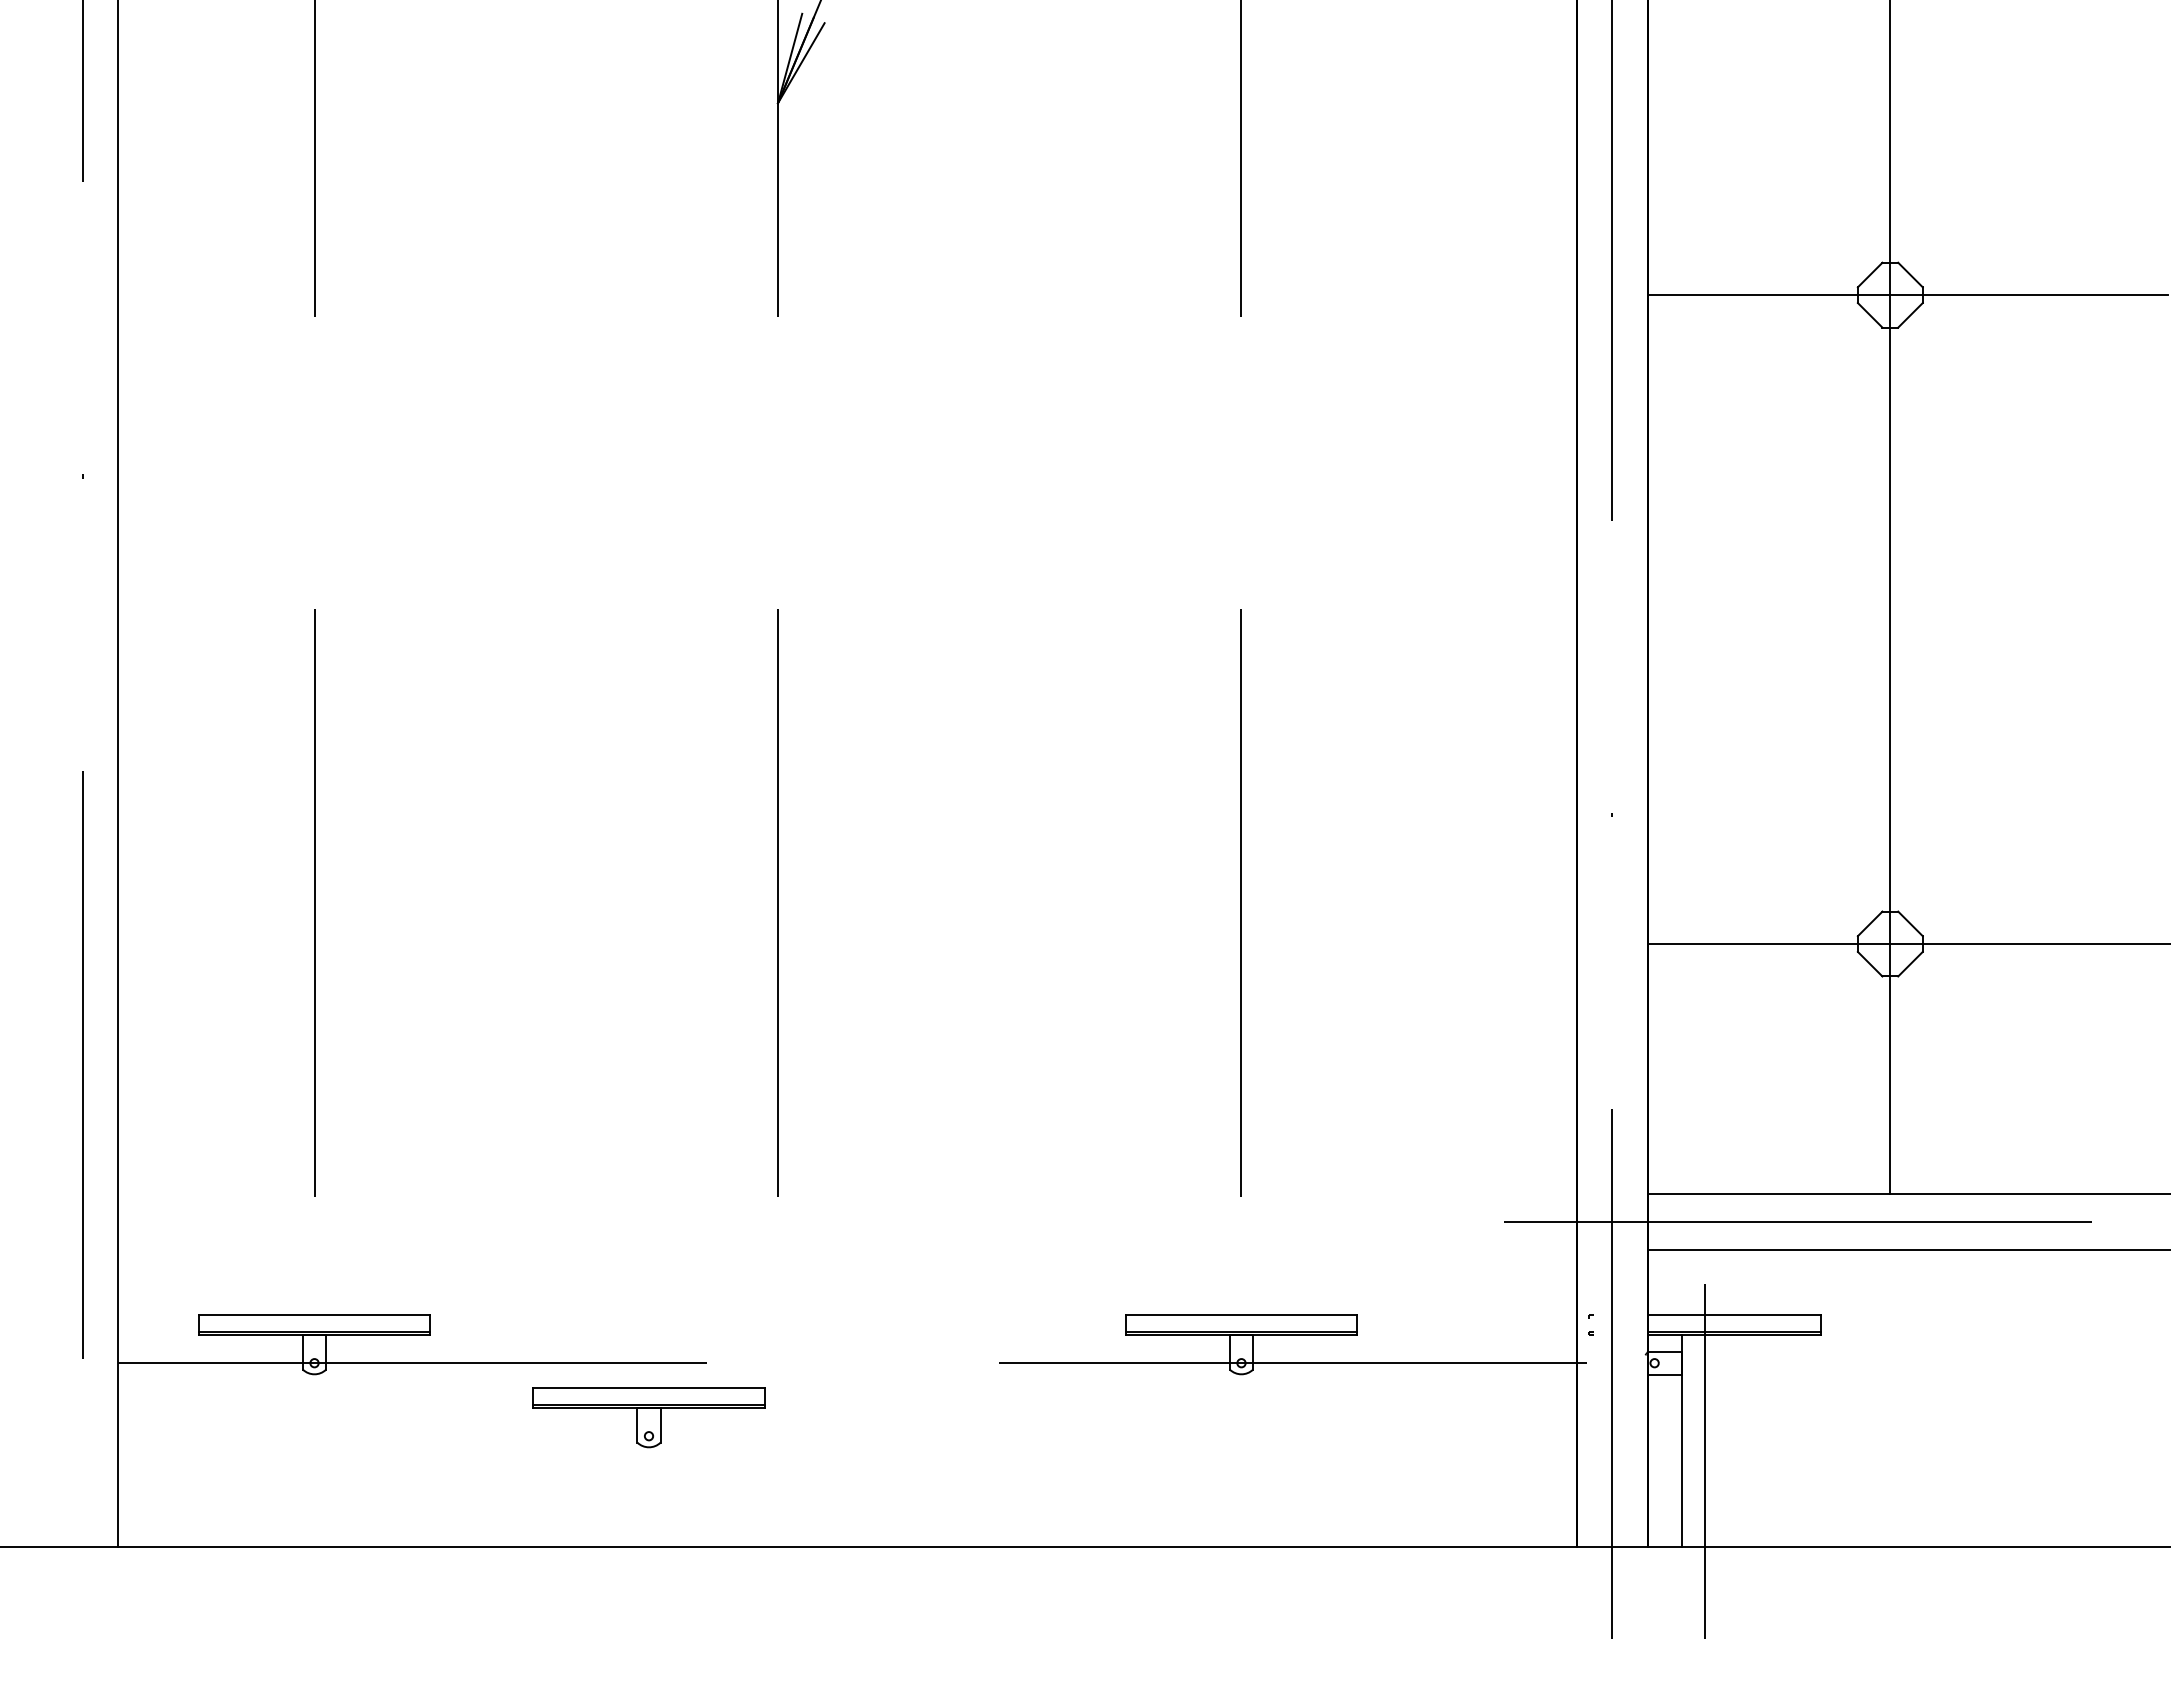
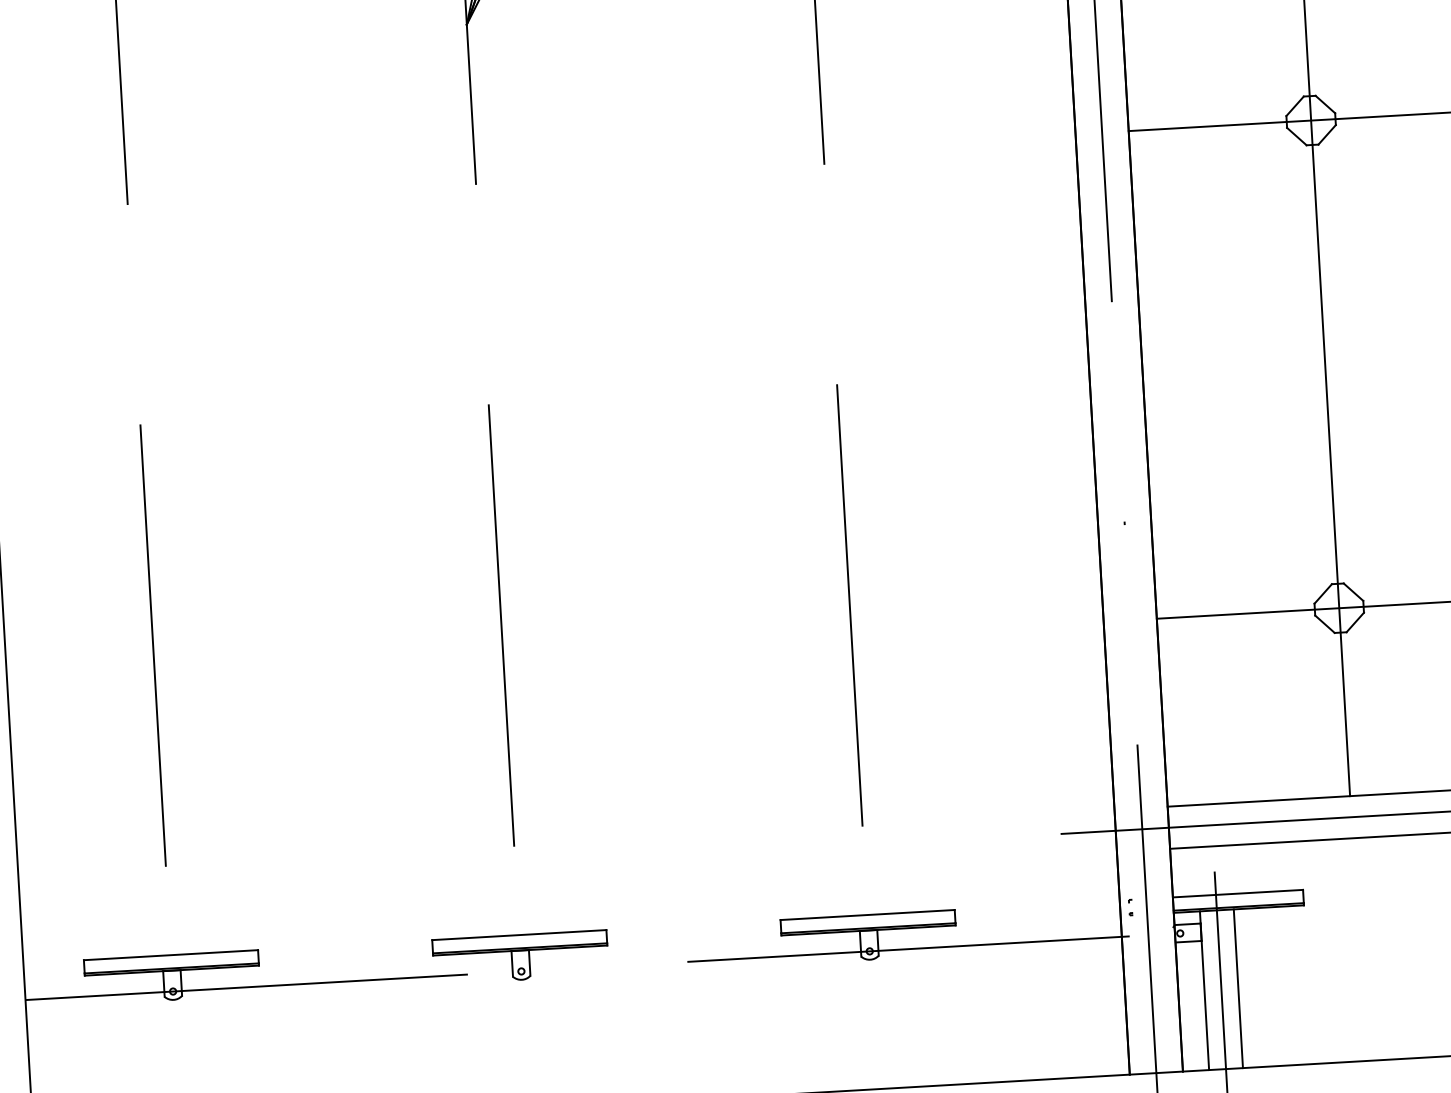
part: (648, 1417) -> (520, 957), moved
line: (1727, 1440) -> (1238, 988), added

